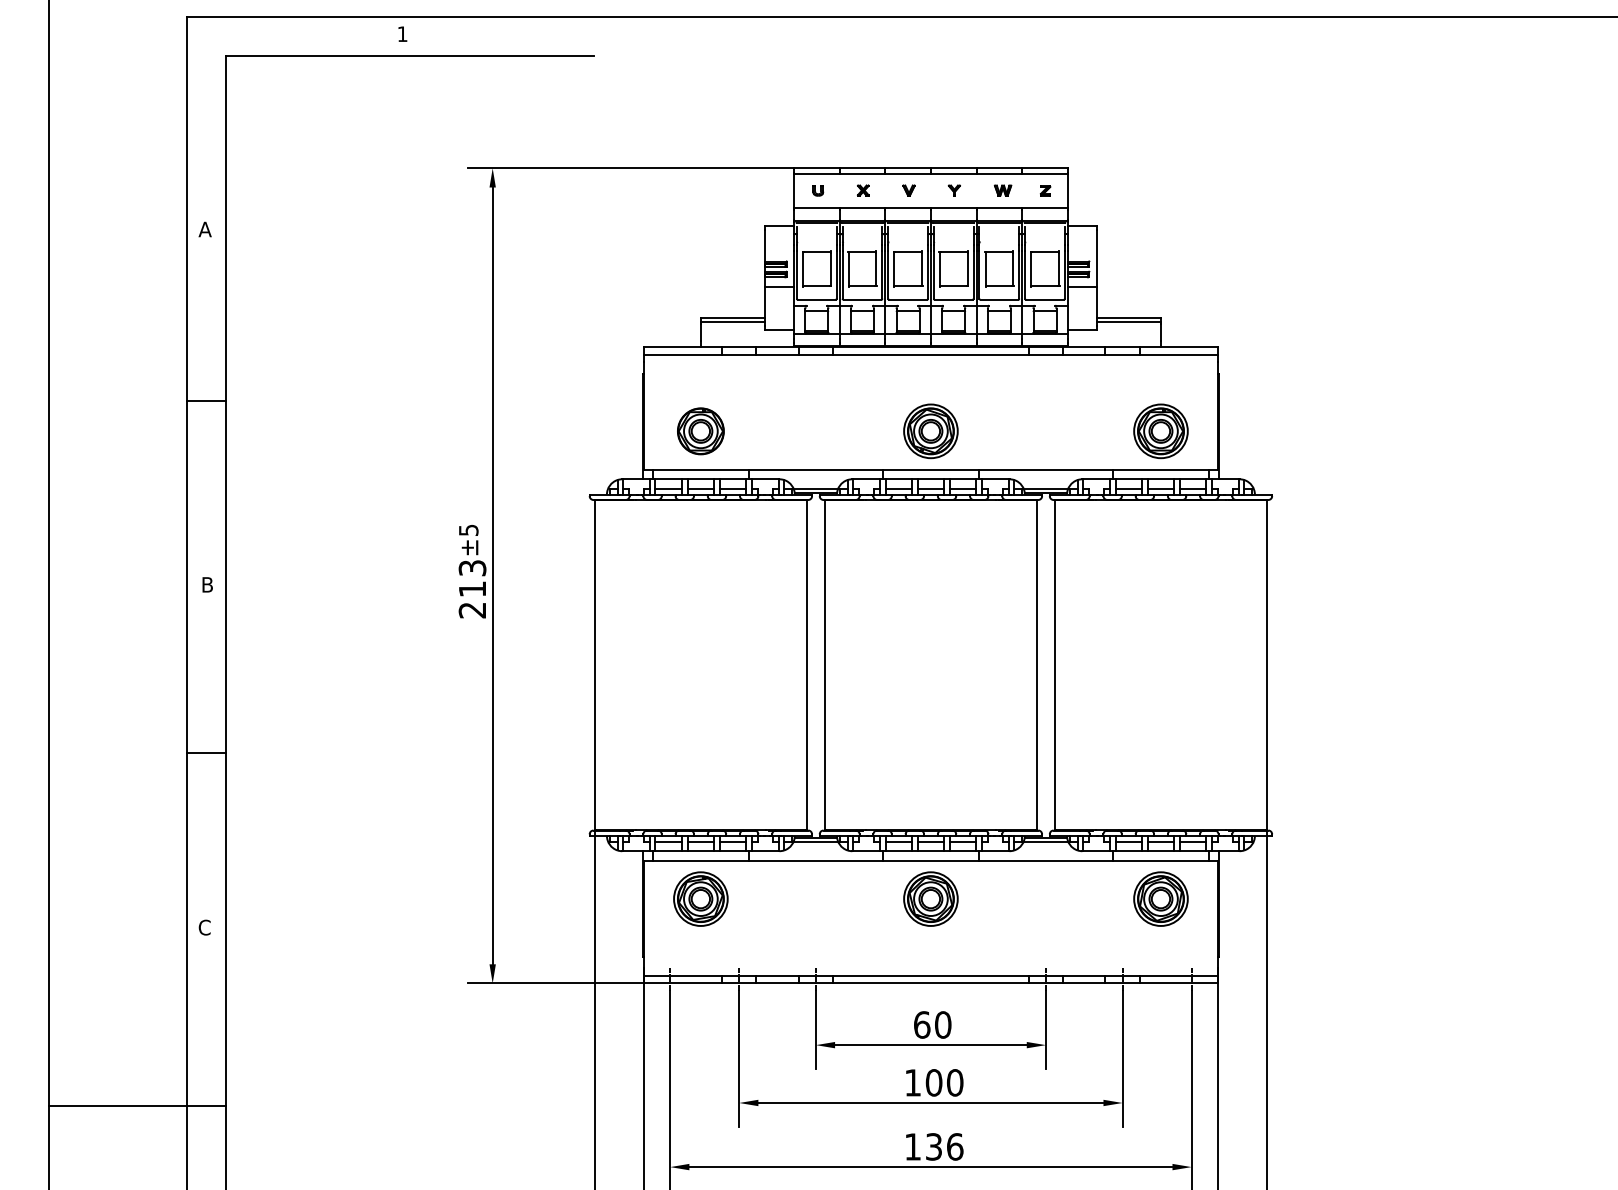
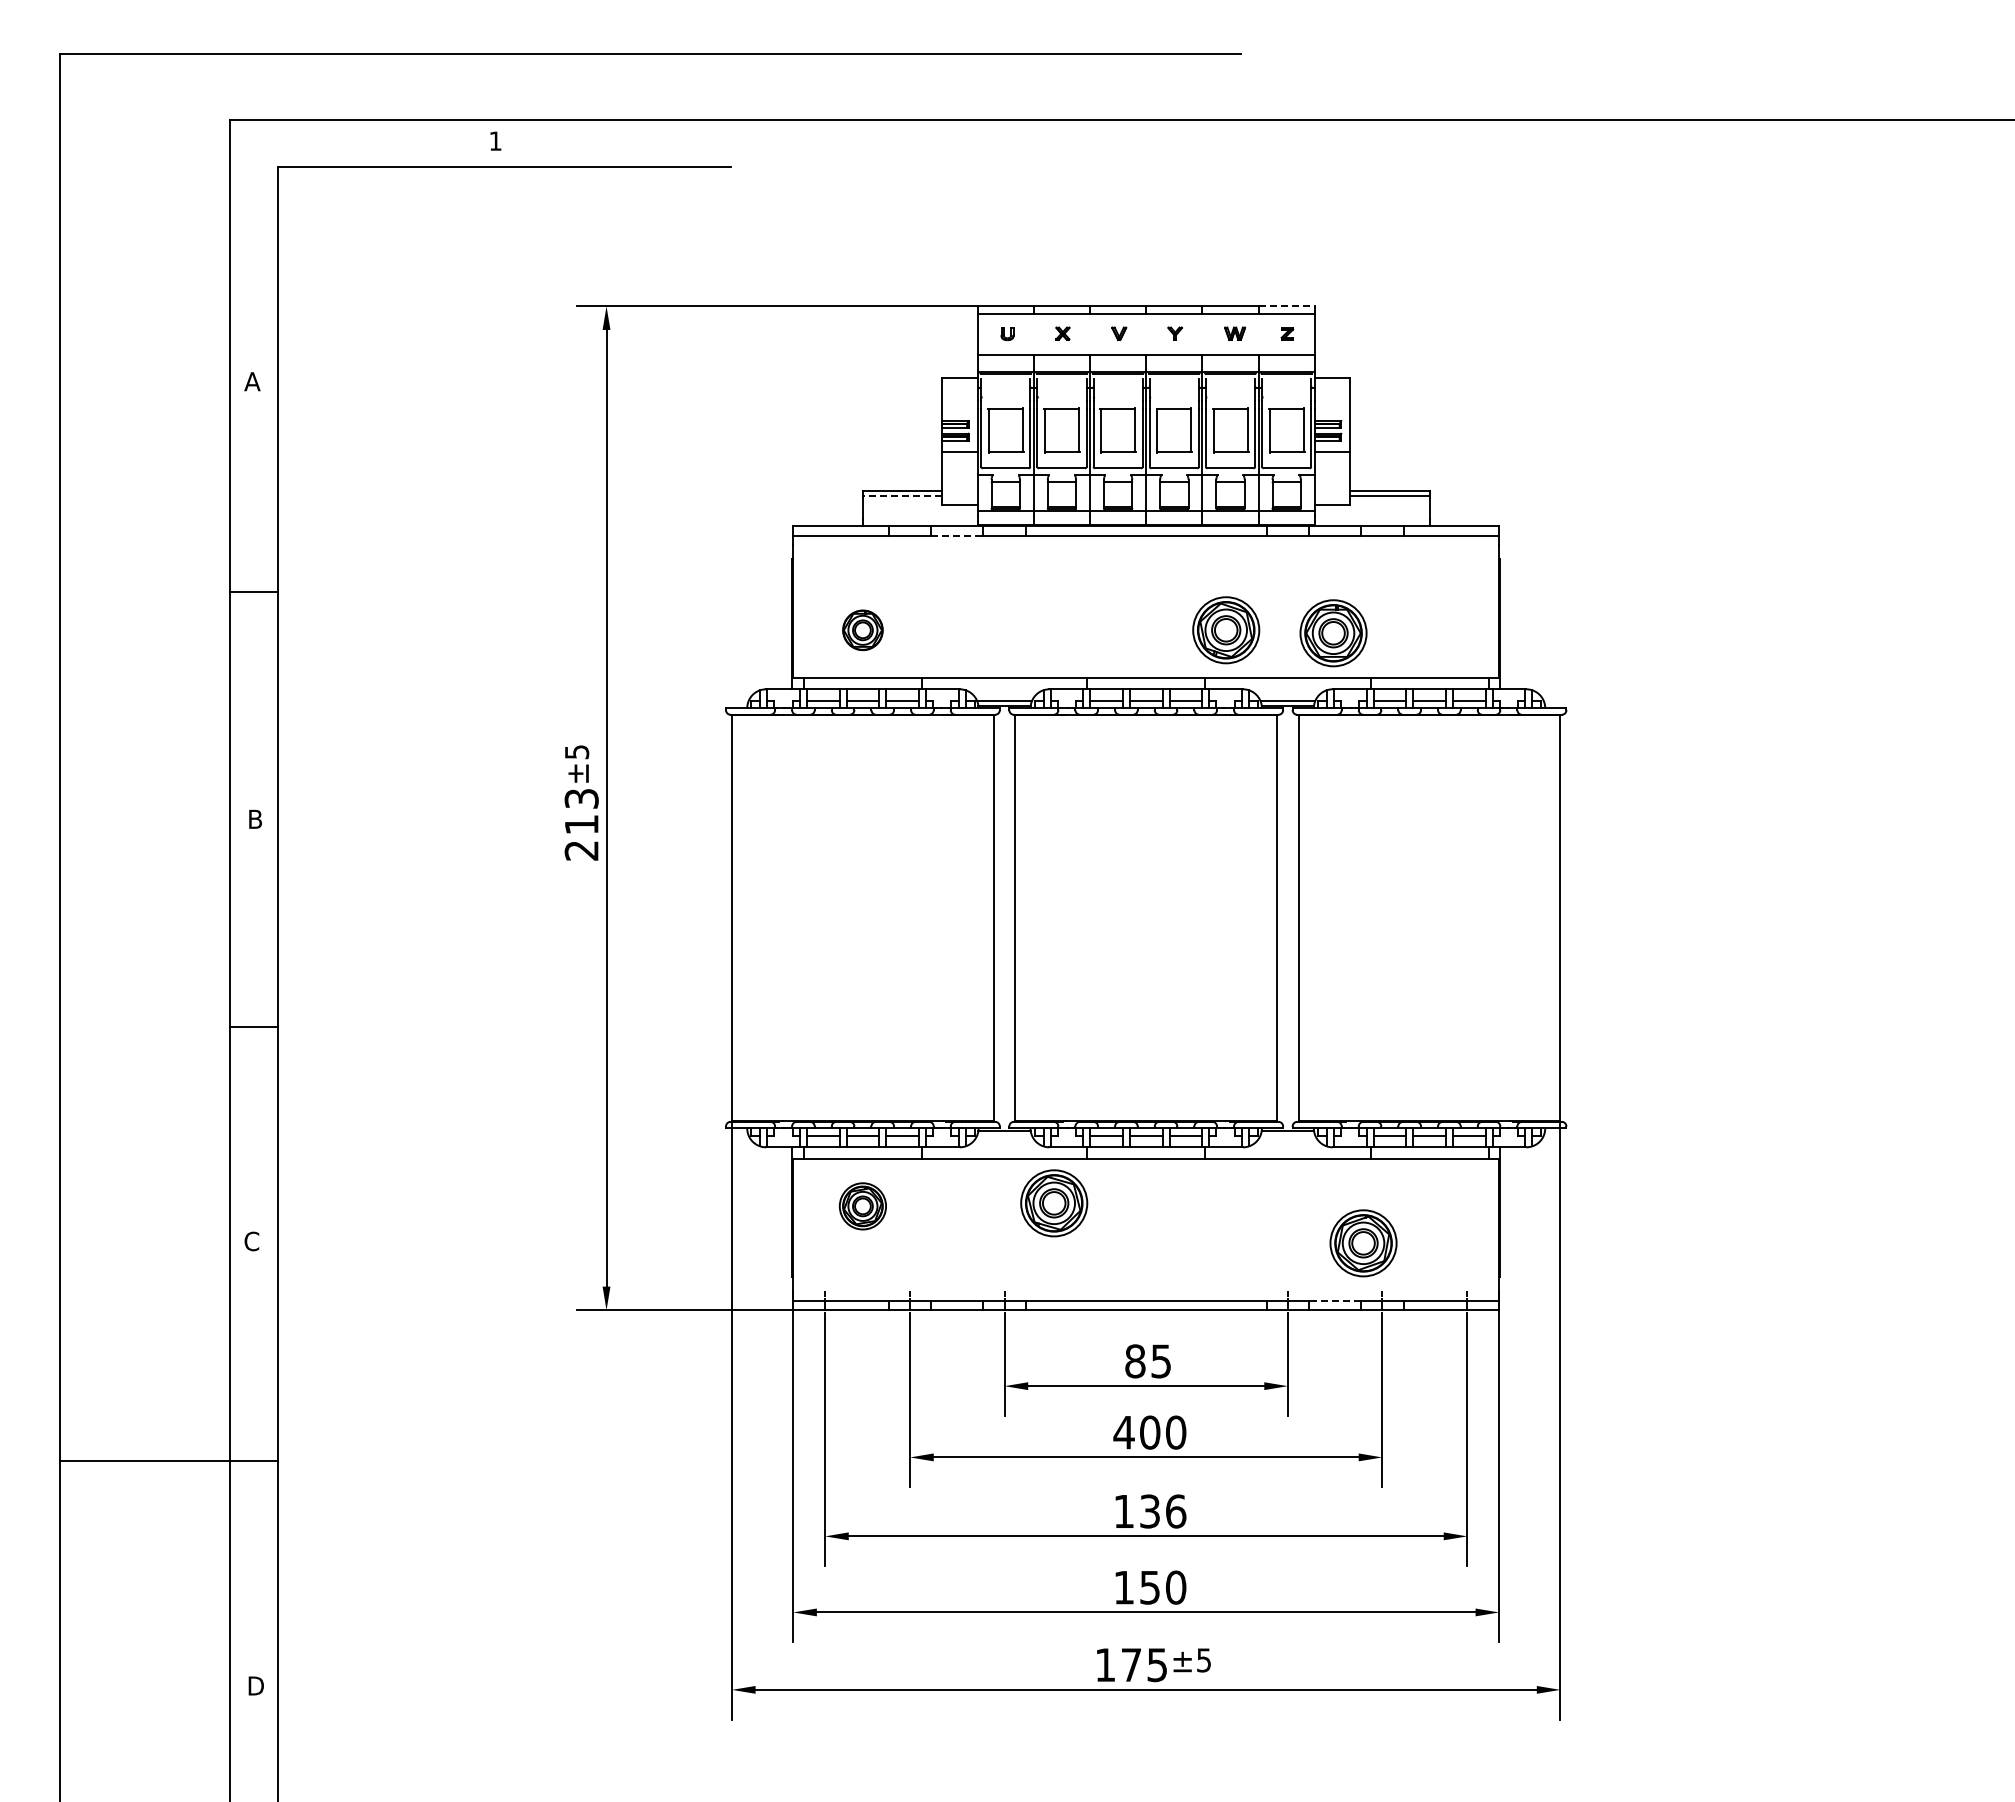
line: (1045, 168) -> (1287, 306), solid -> dashed
line: (733, 321) -> (902, 495), solid -> dashed
line: (777, 354) -> (957, 535), solid -> dashed
part: (700, 431) -> (862, 630), size x0.7
part: (931, 431) -> (1226, 630), moved
part: (1160, 431) -> (1333, 633), moved
line: (815, 841) -> (1004, 1135), removed
line: (1045, 841) -> (1287, 1135), removed
part: (700, 899) -> (862, 1206), size x0.7
part: (931, 899) -> (1054, 1203), moved
part: (1160, 899) -> (1363, 1243), moved
line: (1084, 975) -> (1335, 1300), solid -> dashed
text: (932, 1025) -> (1148, 1361), 60 -> 85
text: (912, 1082) -> (1123, 1432), 100 -> 400

